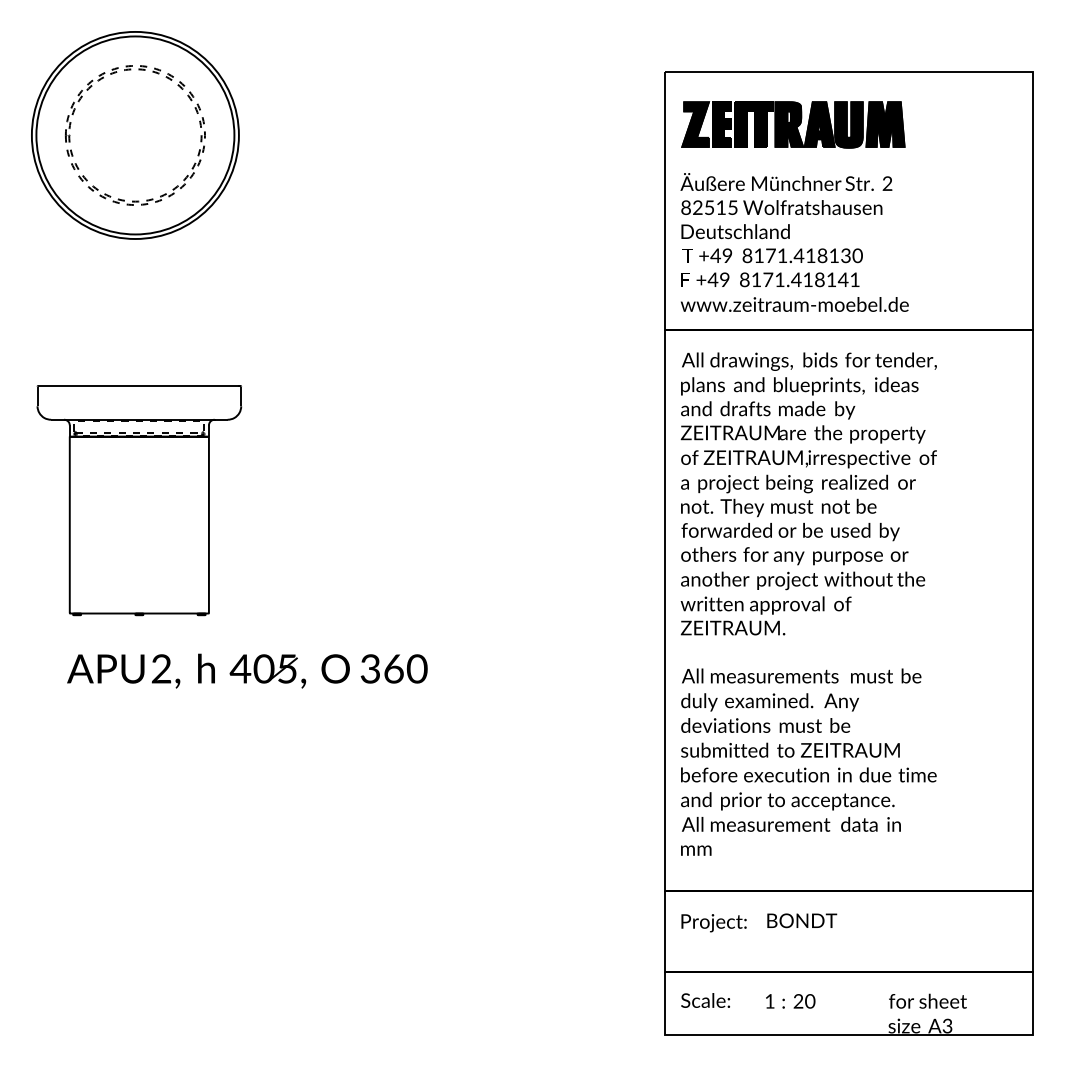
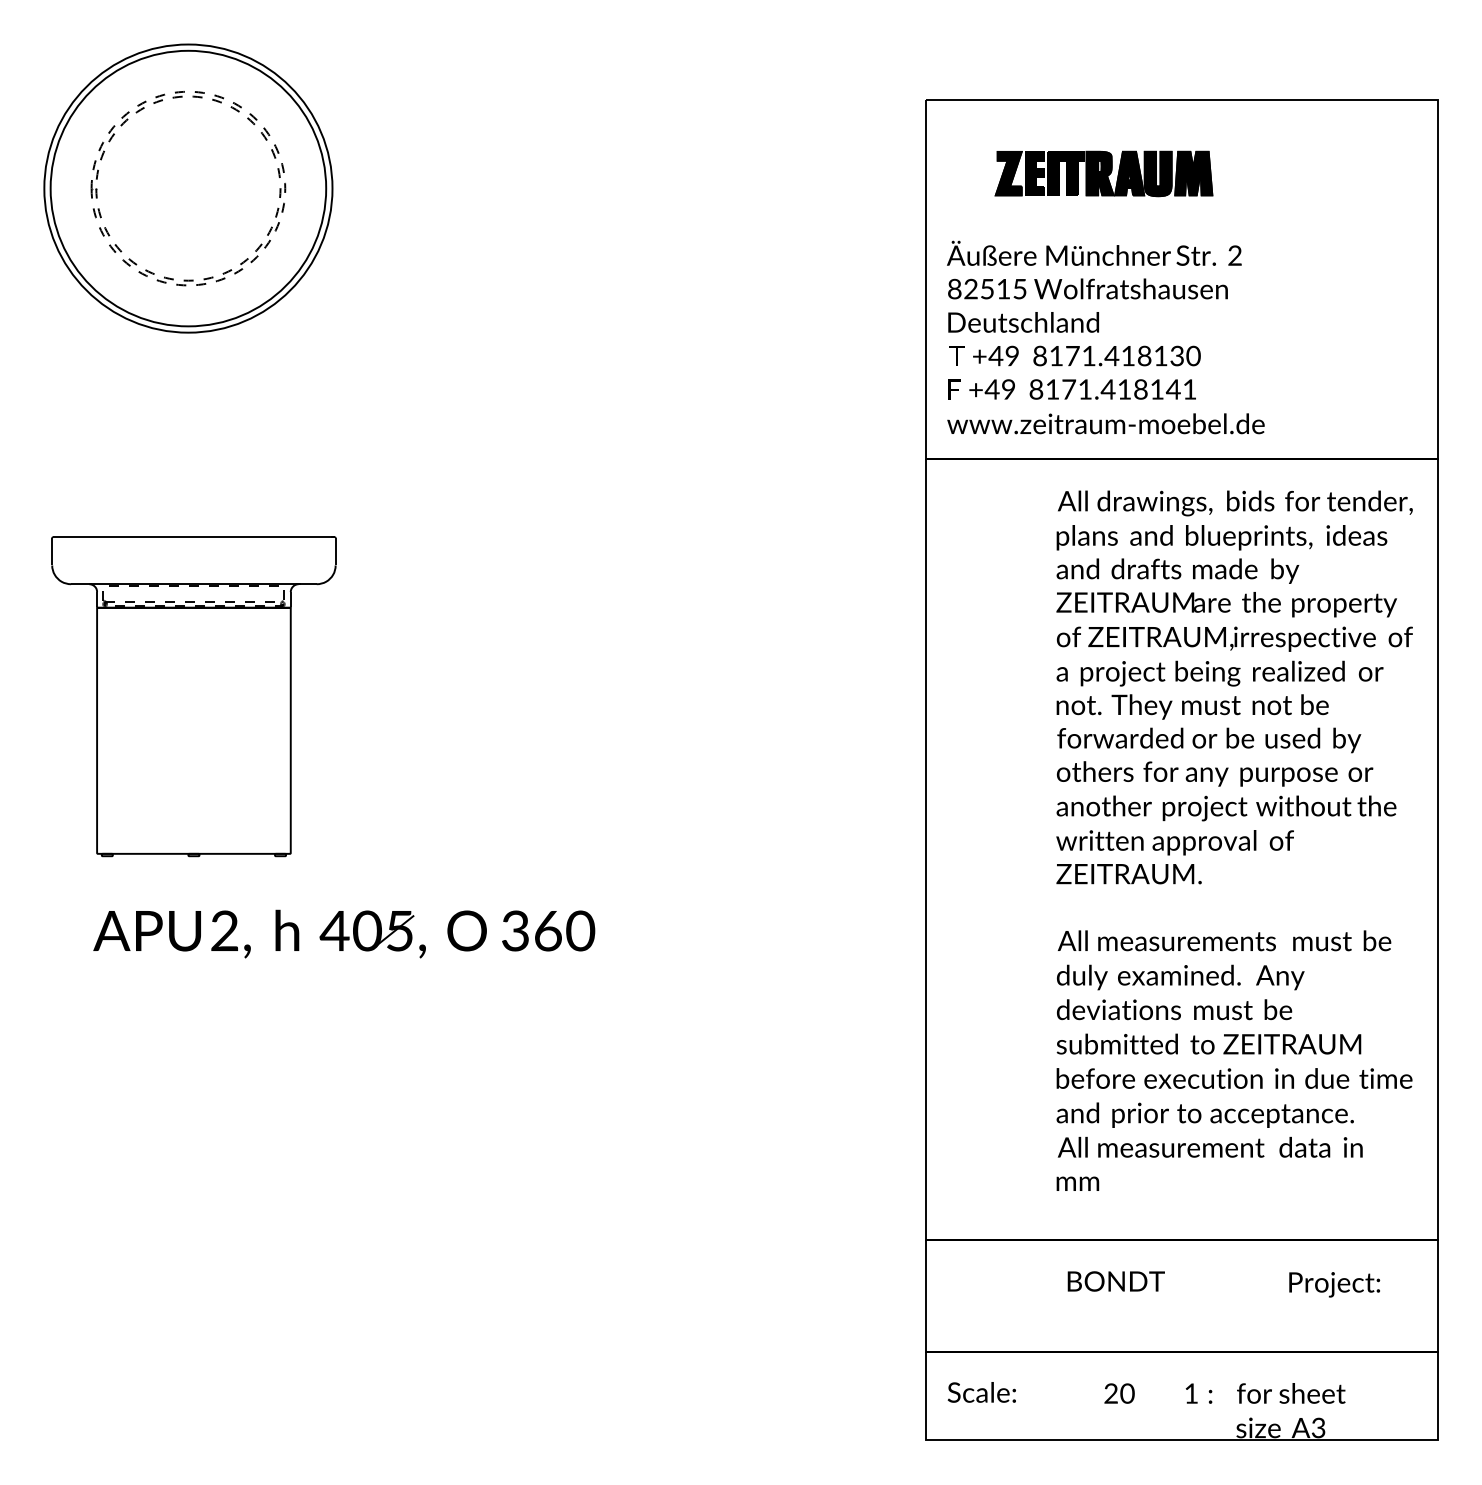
part: (792, 124) -> (1103, 173), size x0.7
text: (808, 603) -> (1234, 840), moved
text: (713, 922) -> (1334, 1284), moved
text: (775, 1001) -> (1198, 1393), moved

